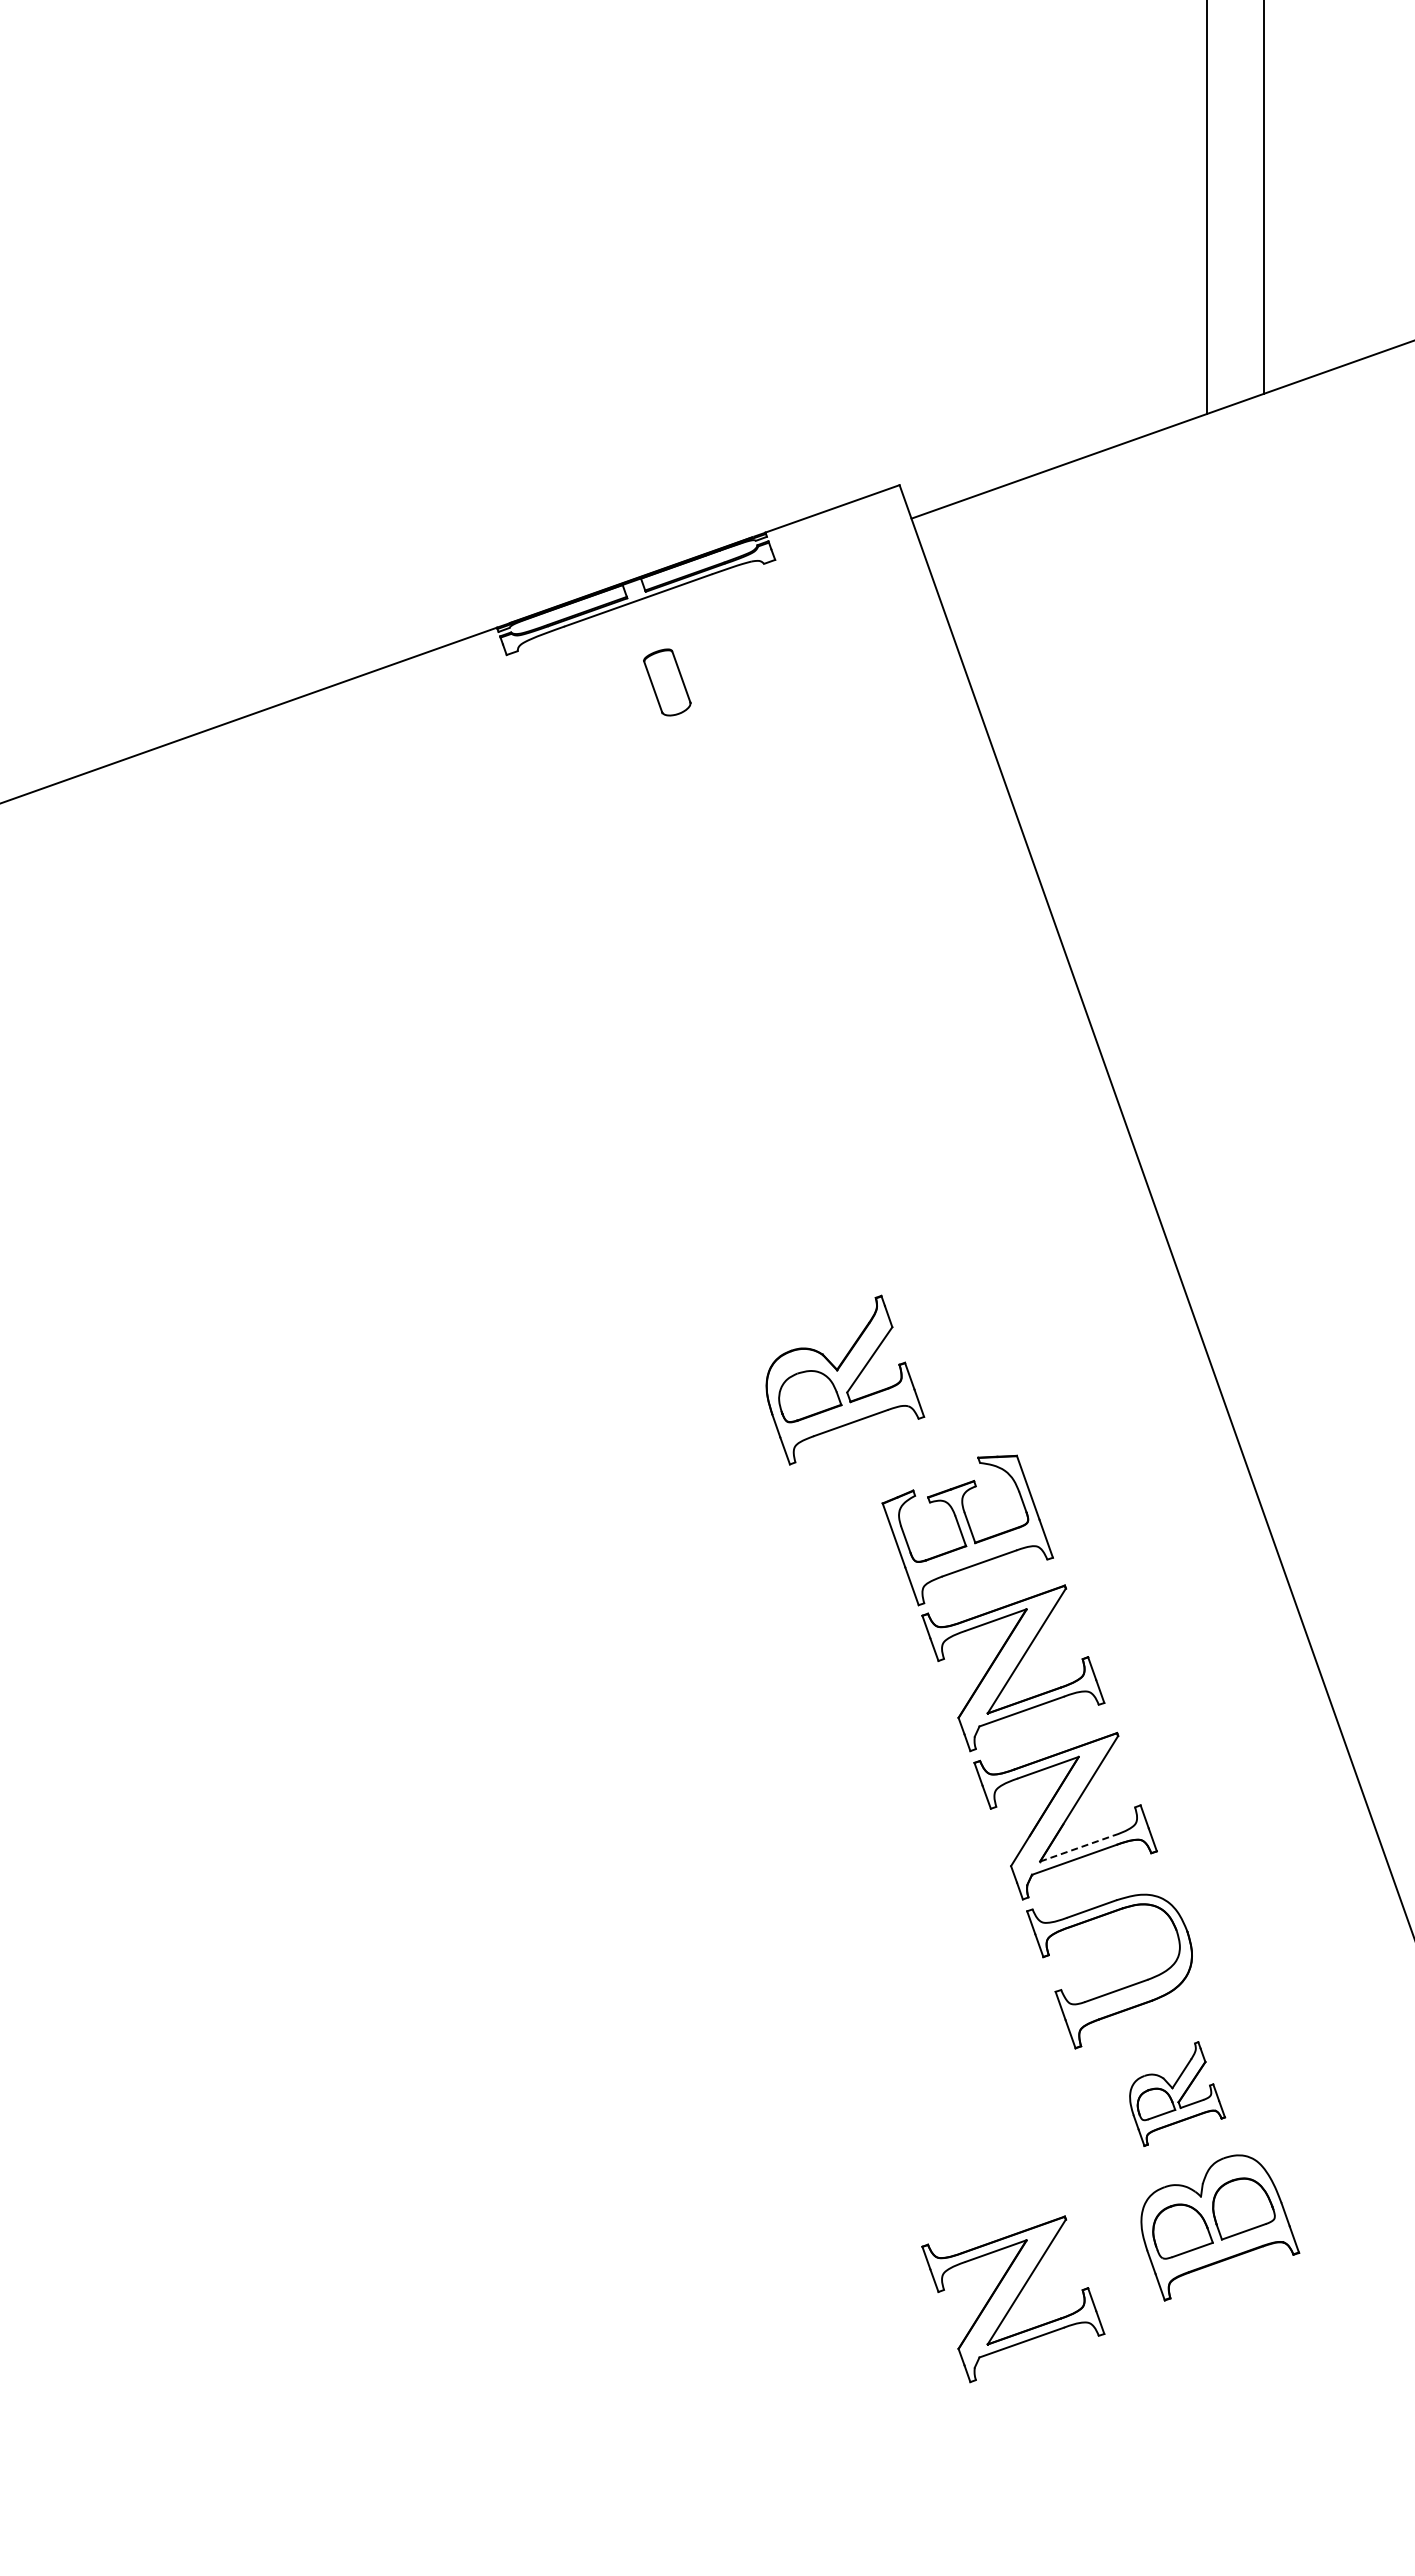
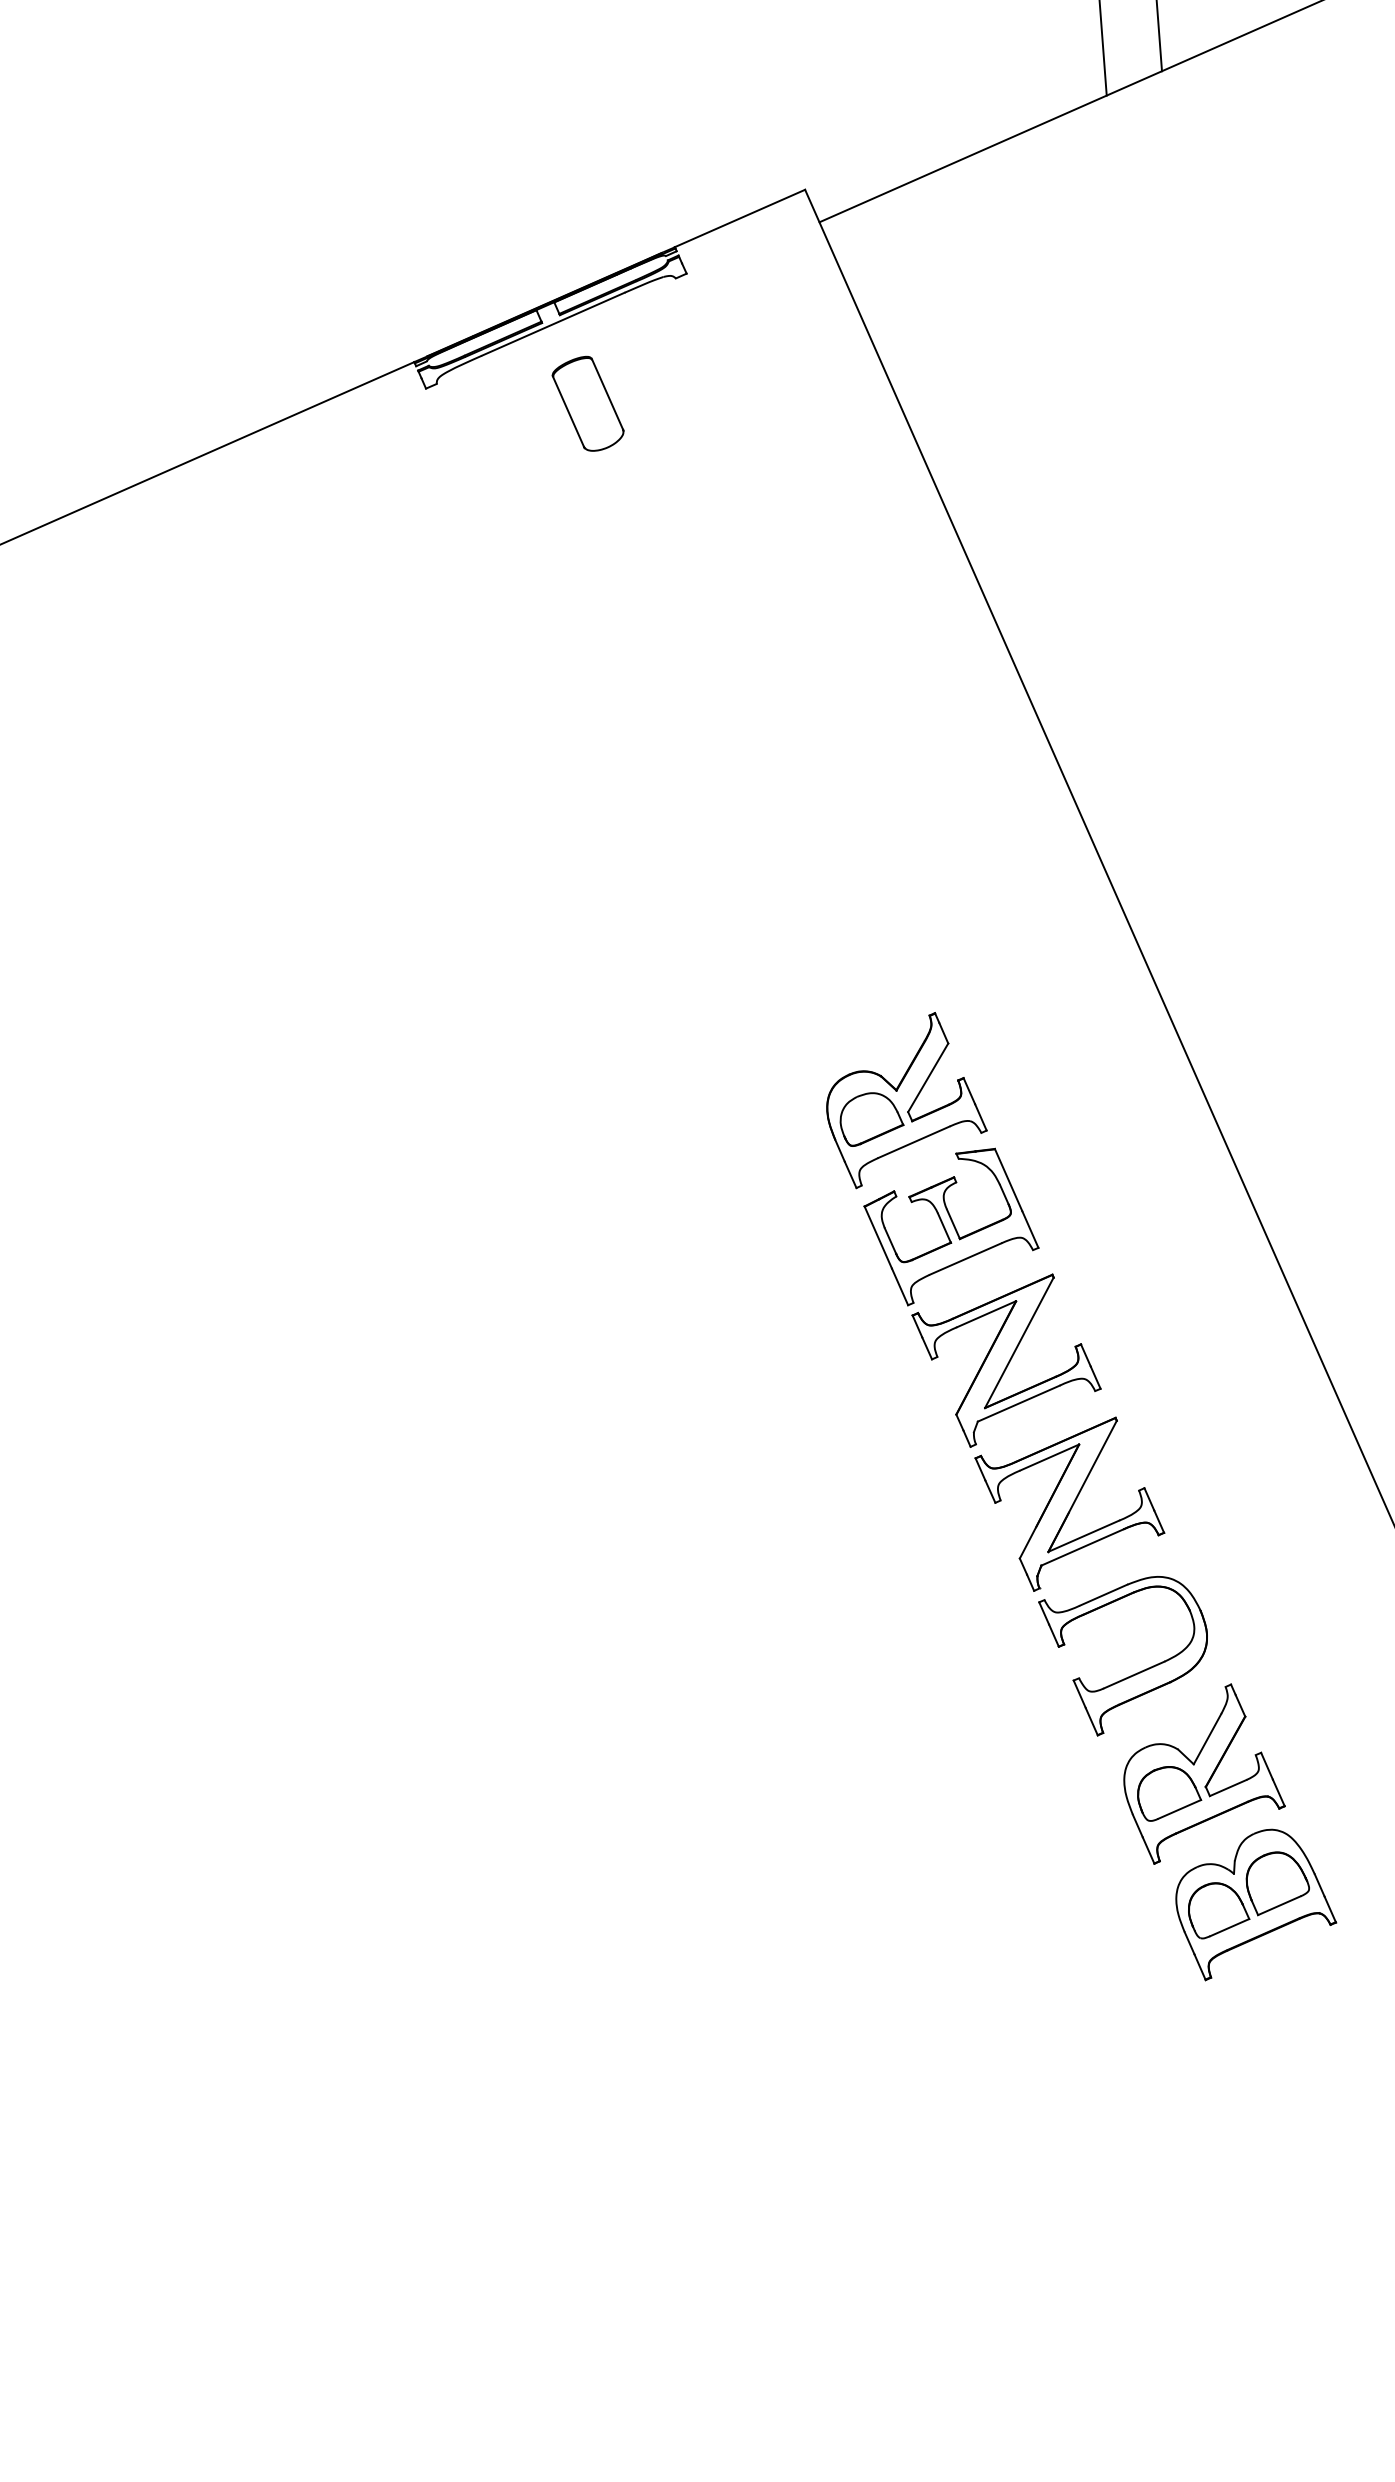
part: (667, 682) -> (588, 403), size x1.43
part: (845, 1379) -> (905, 1099), moved
line: (1076, 1848) -> (1083, 1536), dashed -> solid
part: (1177, 2093) -> (1202, 1772), size x1.67
part: (1013, 2299) -> (1054, 1990), removed

